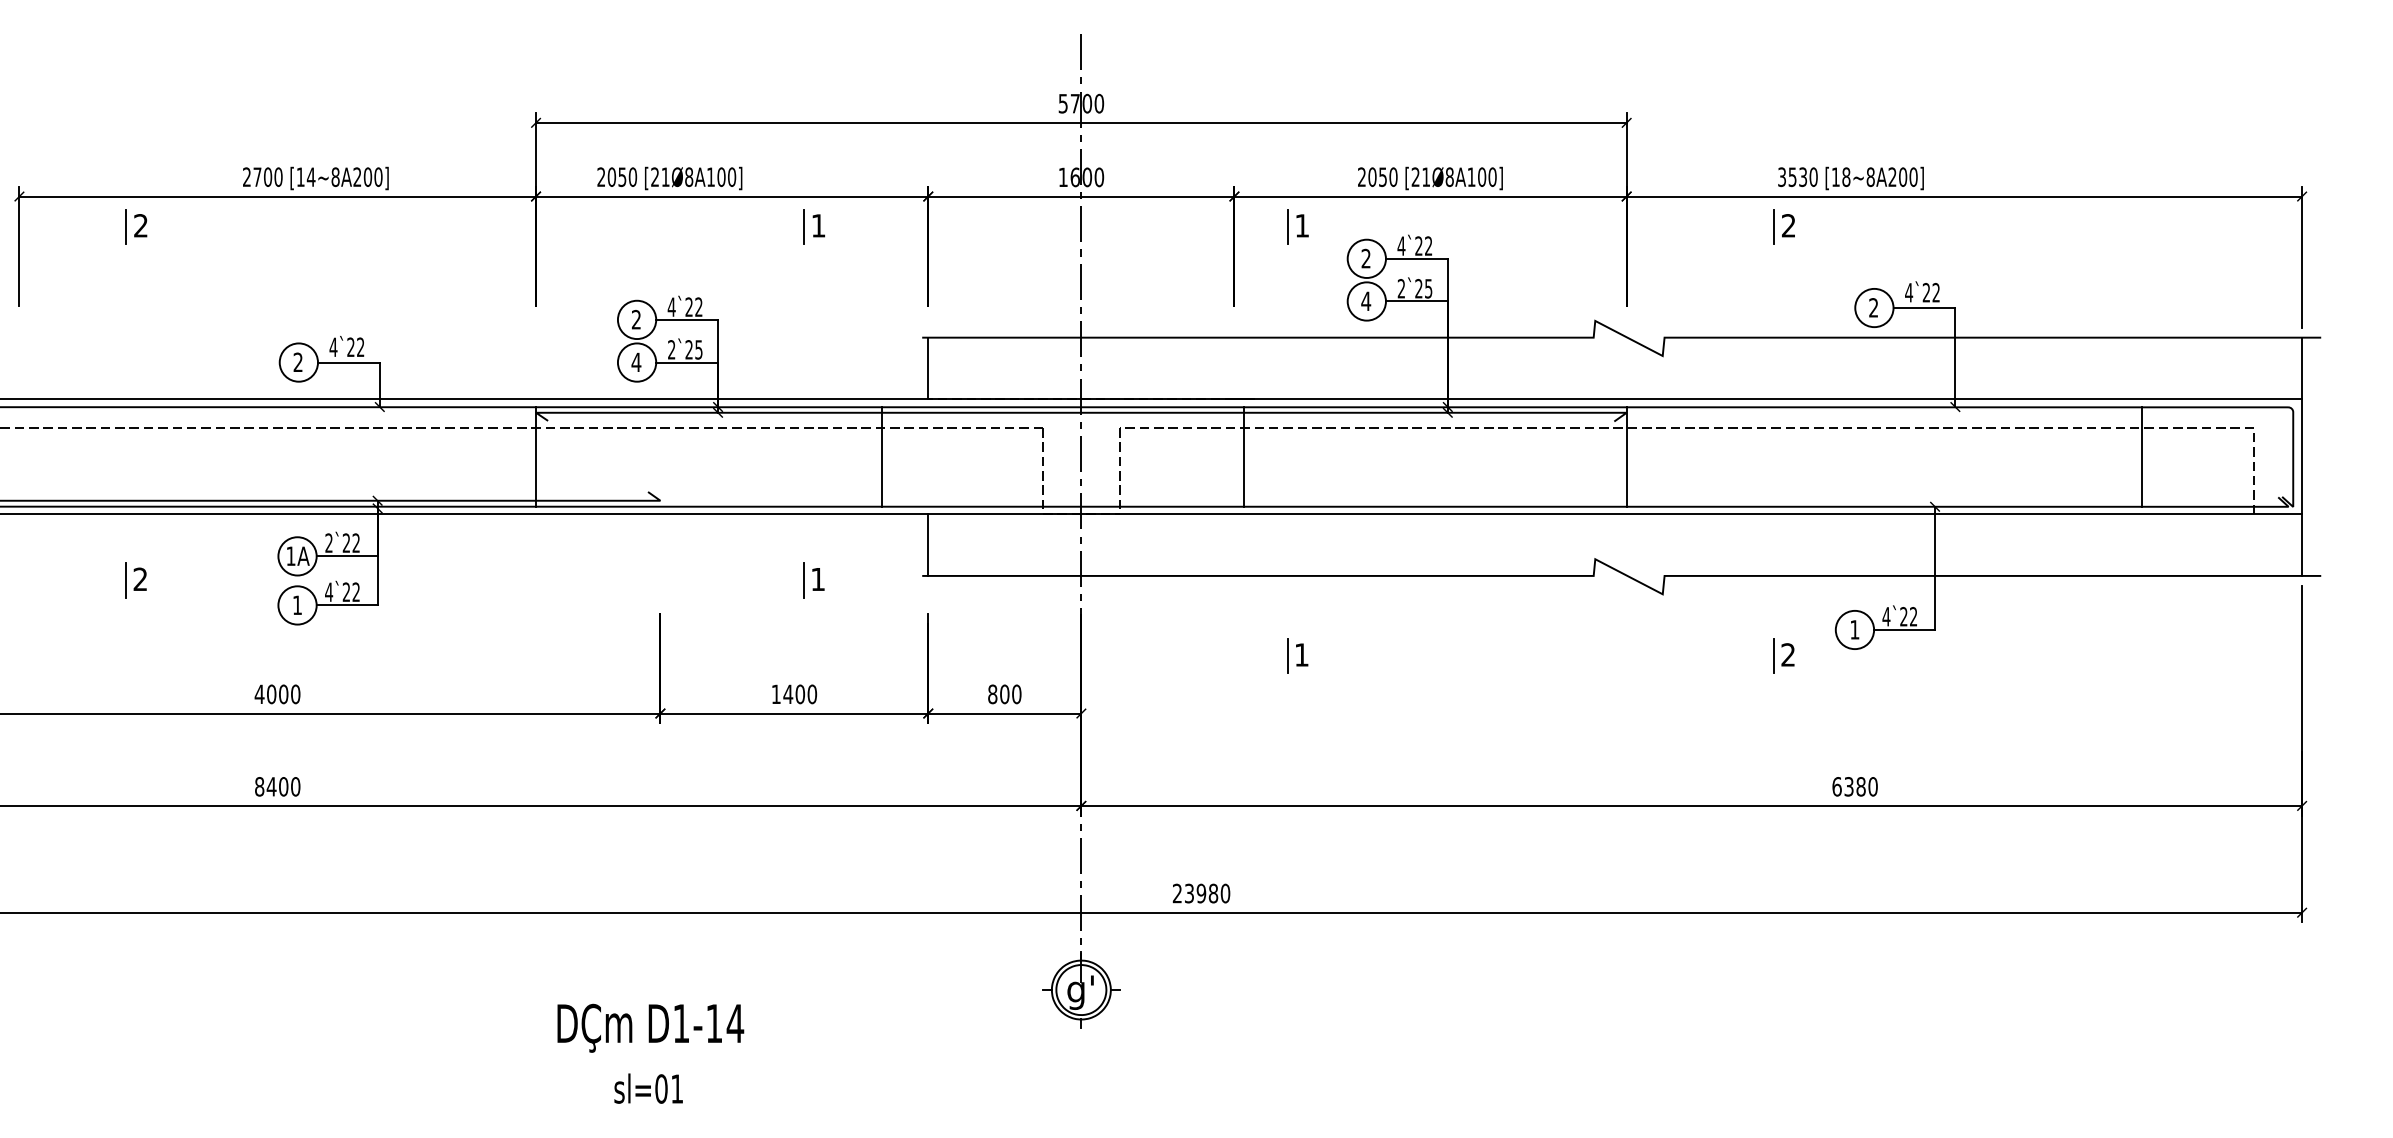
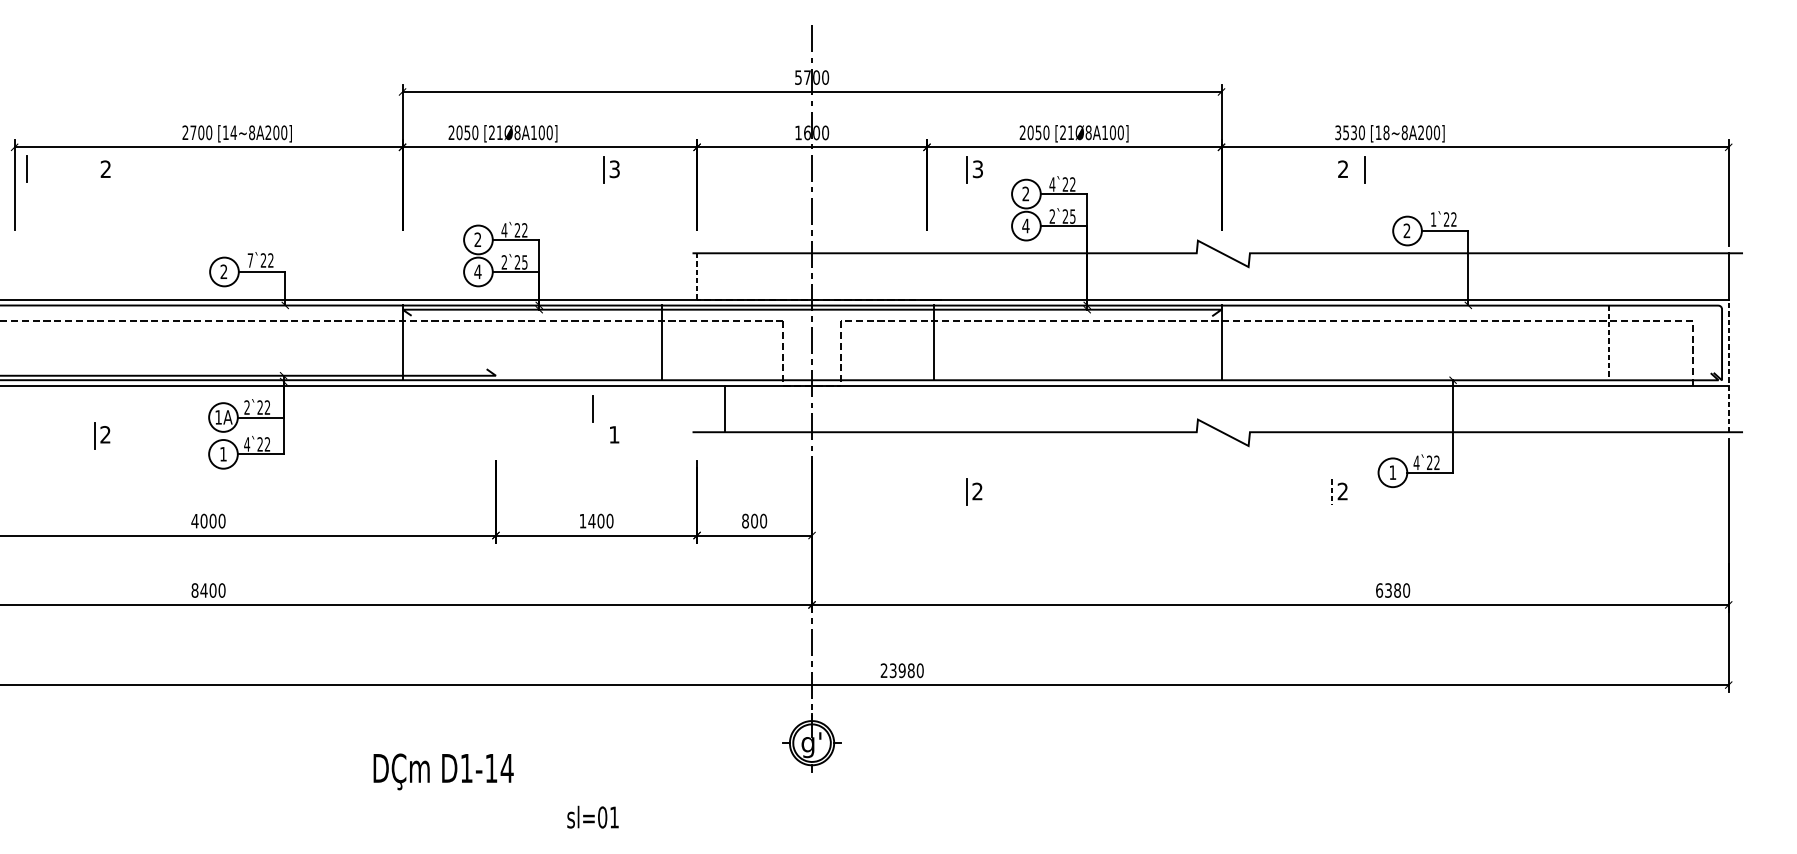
text: (818, 225) -> (614, 169), 1 -> 3
text: (1302, 225) -> (978, 169), 1 -> 3
line: (125, 226) -> (26, 168), moved
line: (1773, 226) -> (1364, 169), moved
text: (1909, 292) -> (1433, 219), 4`22 -> 1`22
text: (333, 346) -> (250, 259), 4`22 -> 7`22
line: (928, 368) -> (697, 276), solid -> dashed
line: (2142, 456) -> (1608, 342), solid -> dashed
line: (2302, 487) -> (1728, 365), solid -> dashed
line: (928, 544) -> (725, 408), moved
line: (803, 580) -> (592, 409), moved
text: (1301, 654) -> (977, 491), 1 -> 2
line: (1774, 656) -> (1332, 492), solid -> dashed
text: (650, 1027) -> (443, 771), moved
text: (648, 1088) -> (592, 817), moved

